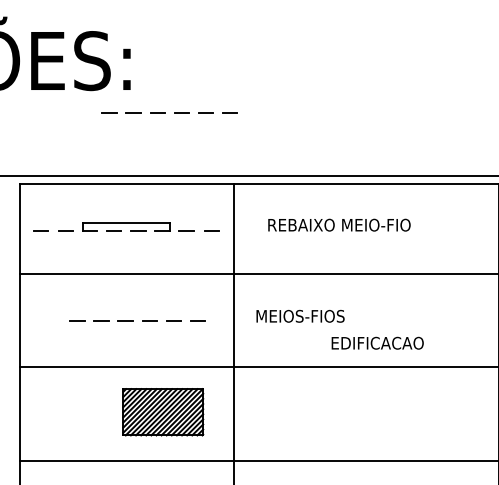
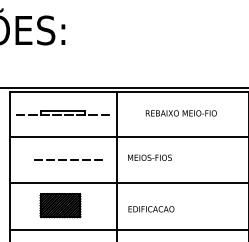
line: (165, 111) -> (82, 55), removed
text: (337, 225) -> (180, 113), moved
text: (377, 343) -> (151, 209), moved
part: (163, 411) -> (60, 205), moved

